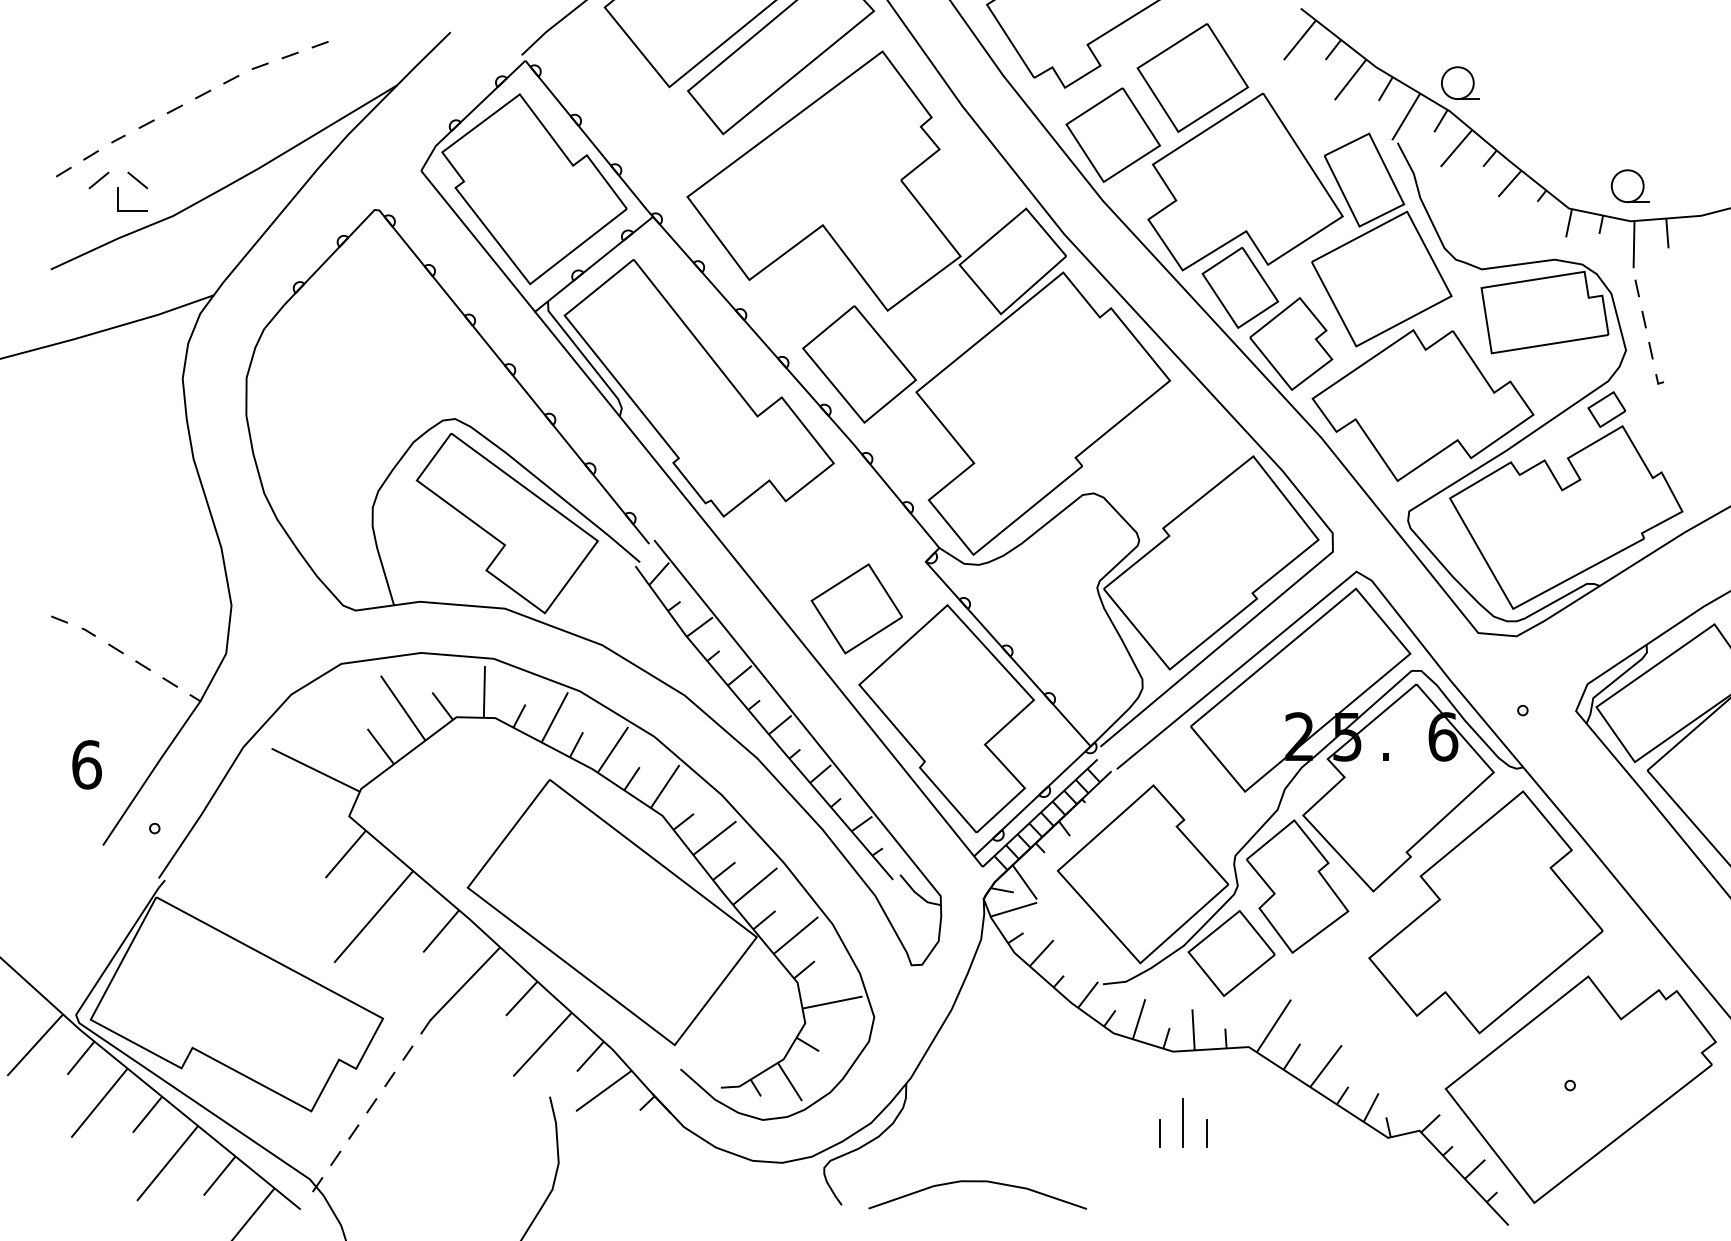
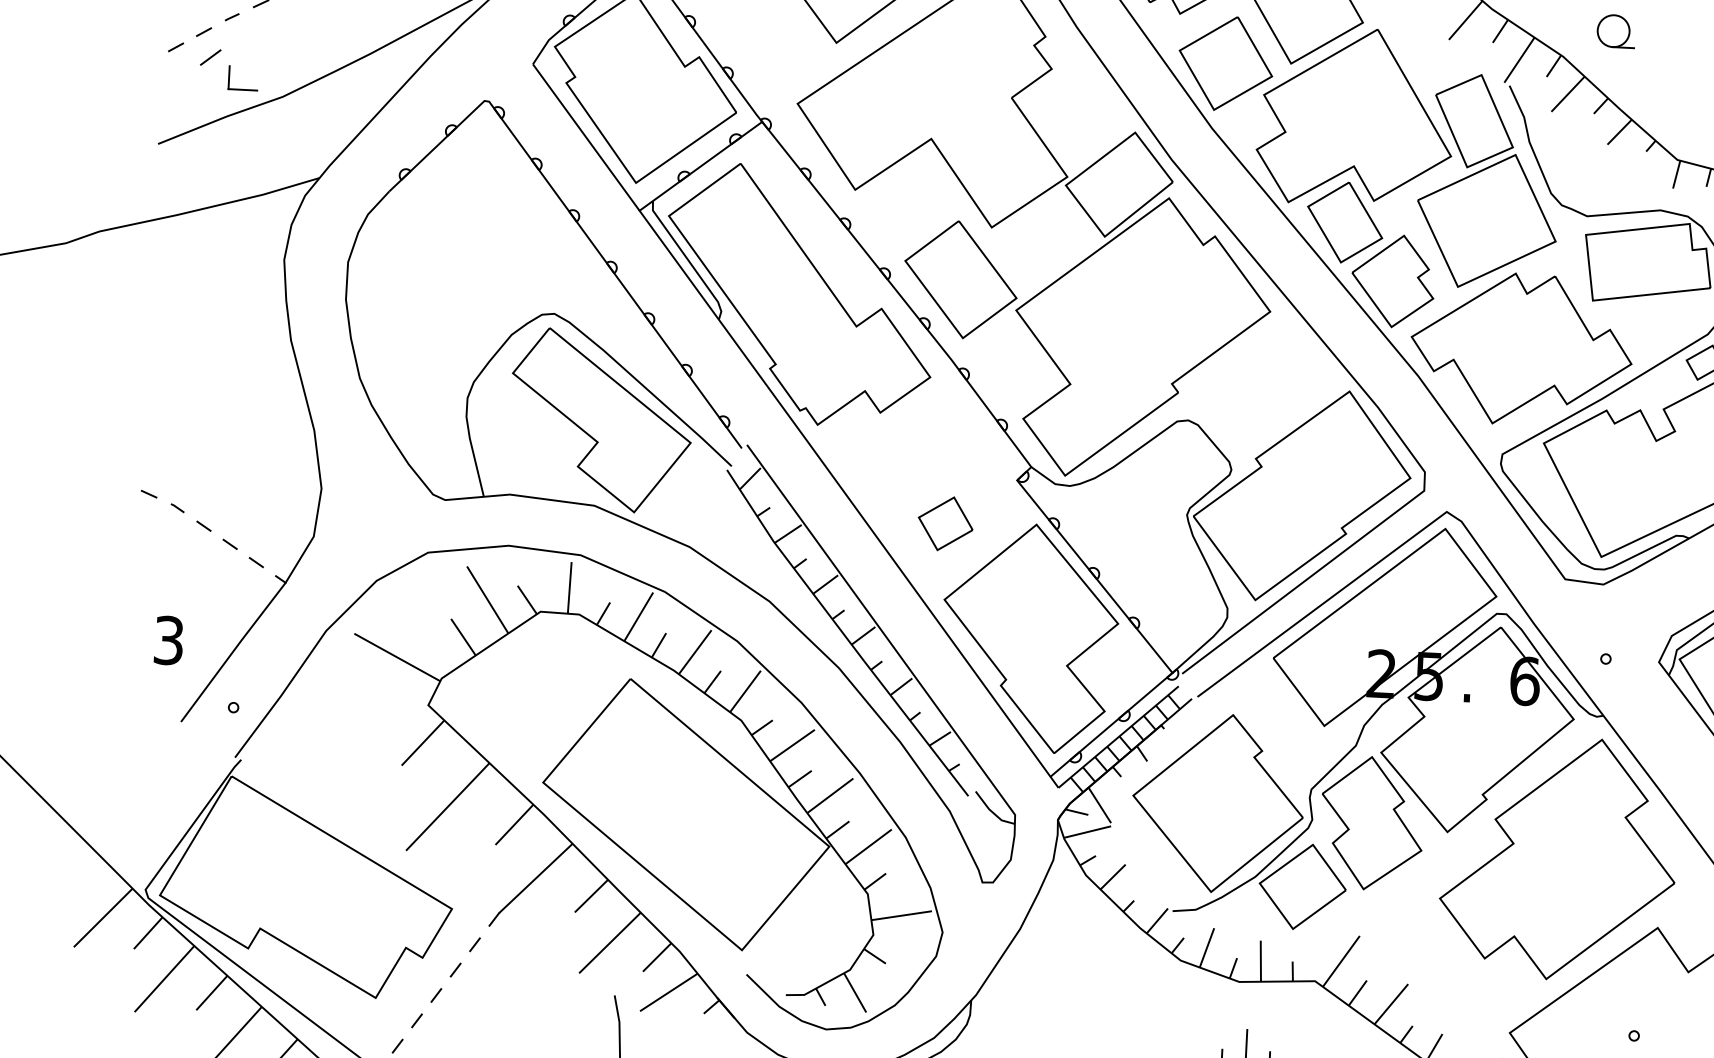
part: (1460, 82) -> (1616, 30), moved
line: (137, 180) -> (249, 59), removed
part: (856, 608) -> (945, 523), size x0.6
text: (86, 764) -> (168, 640), 6 -> 3

